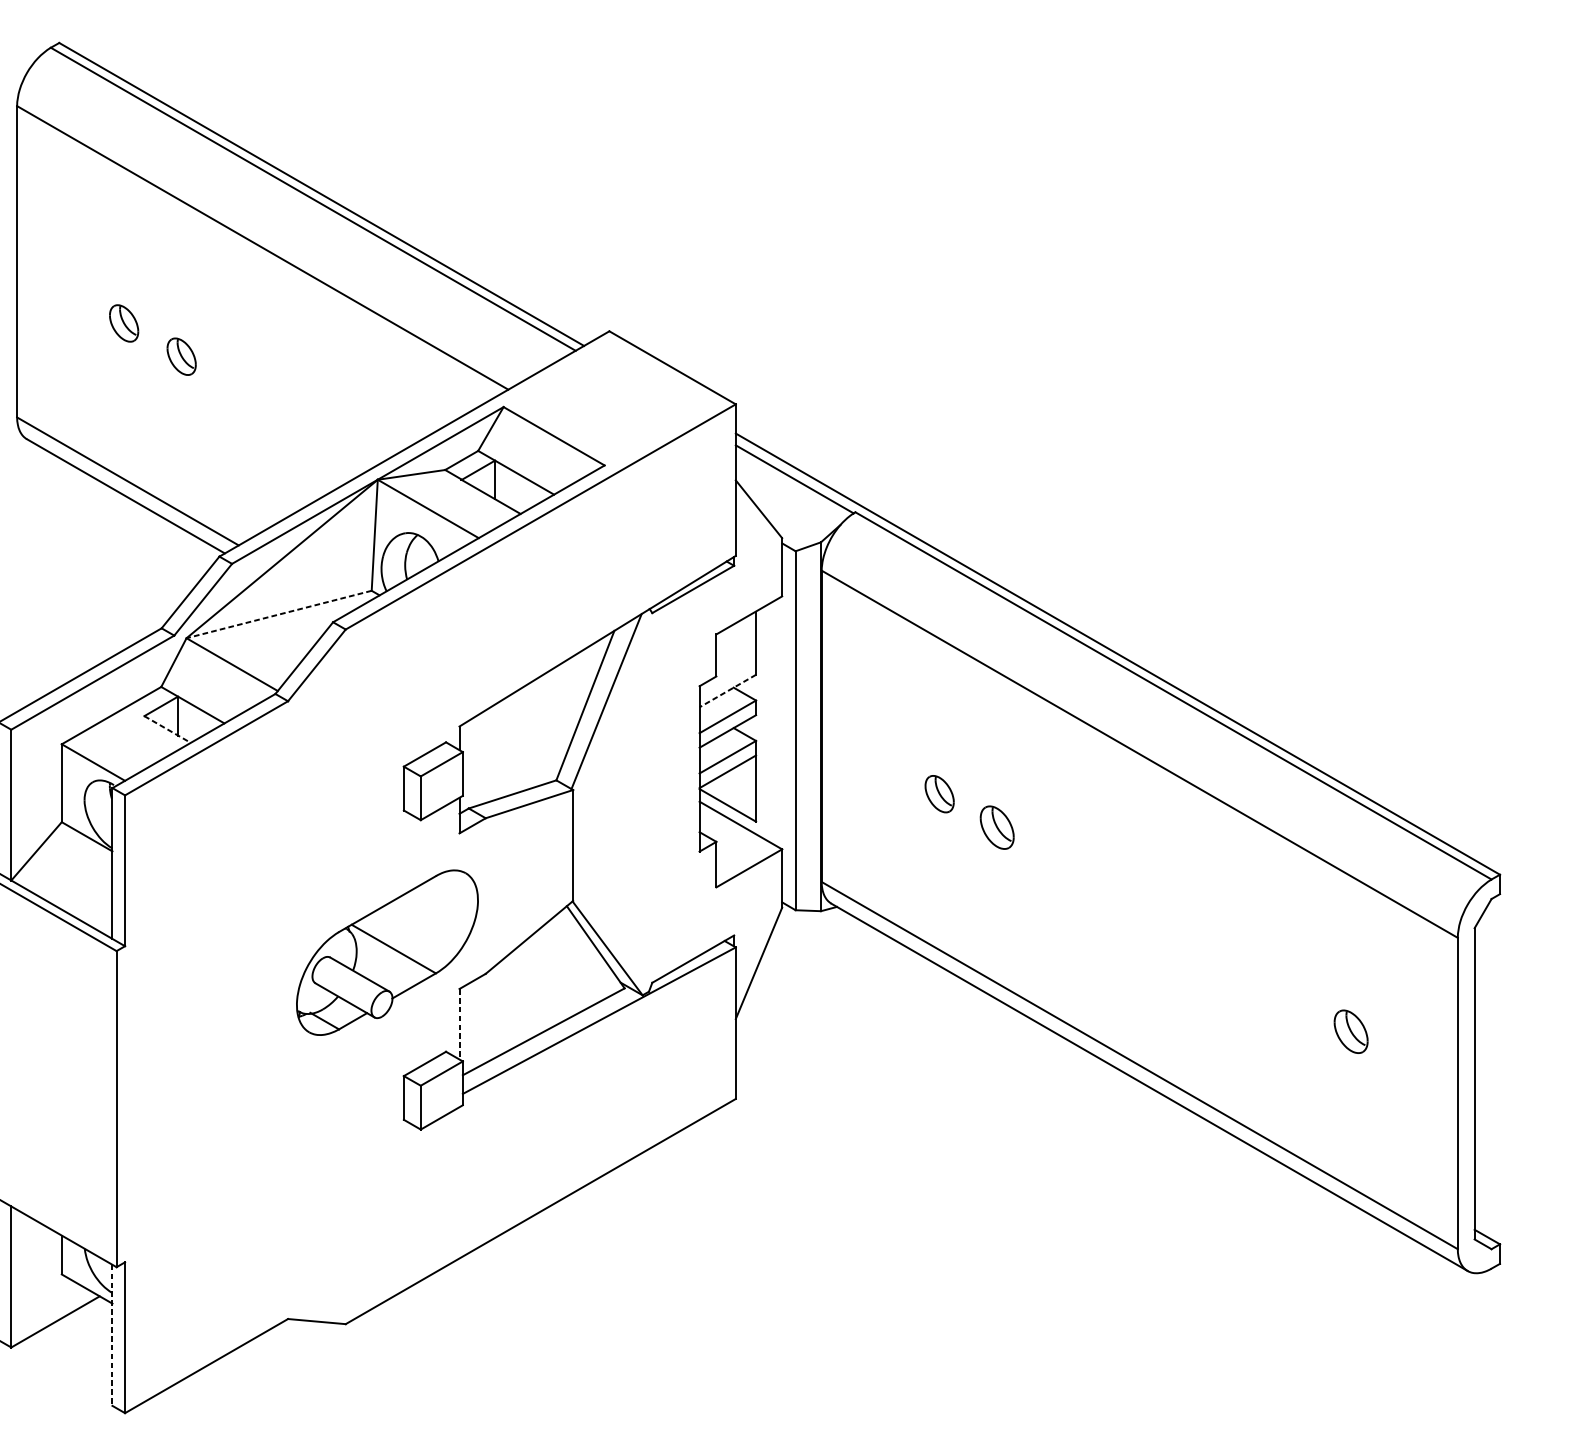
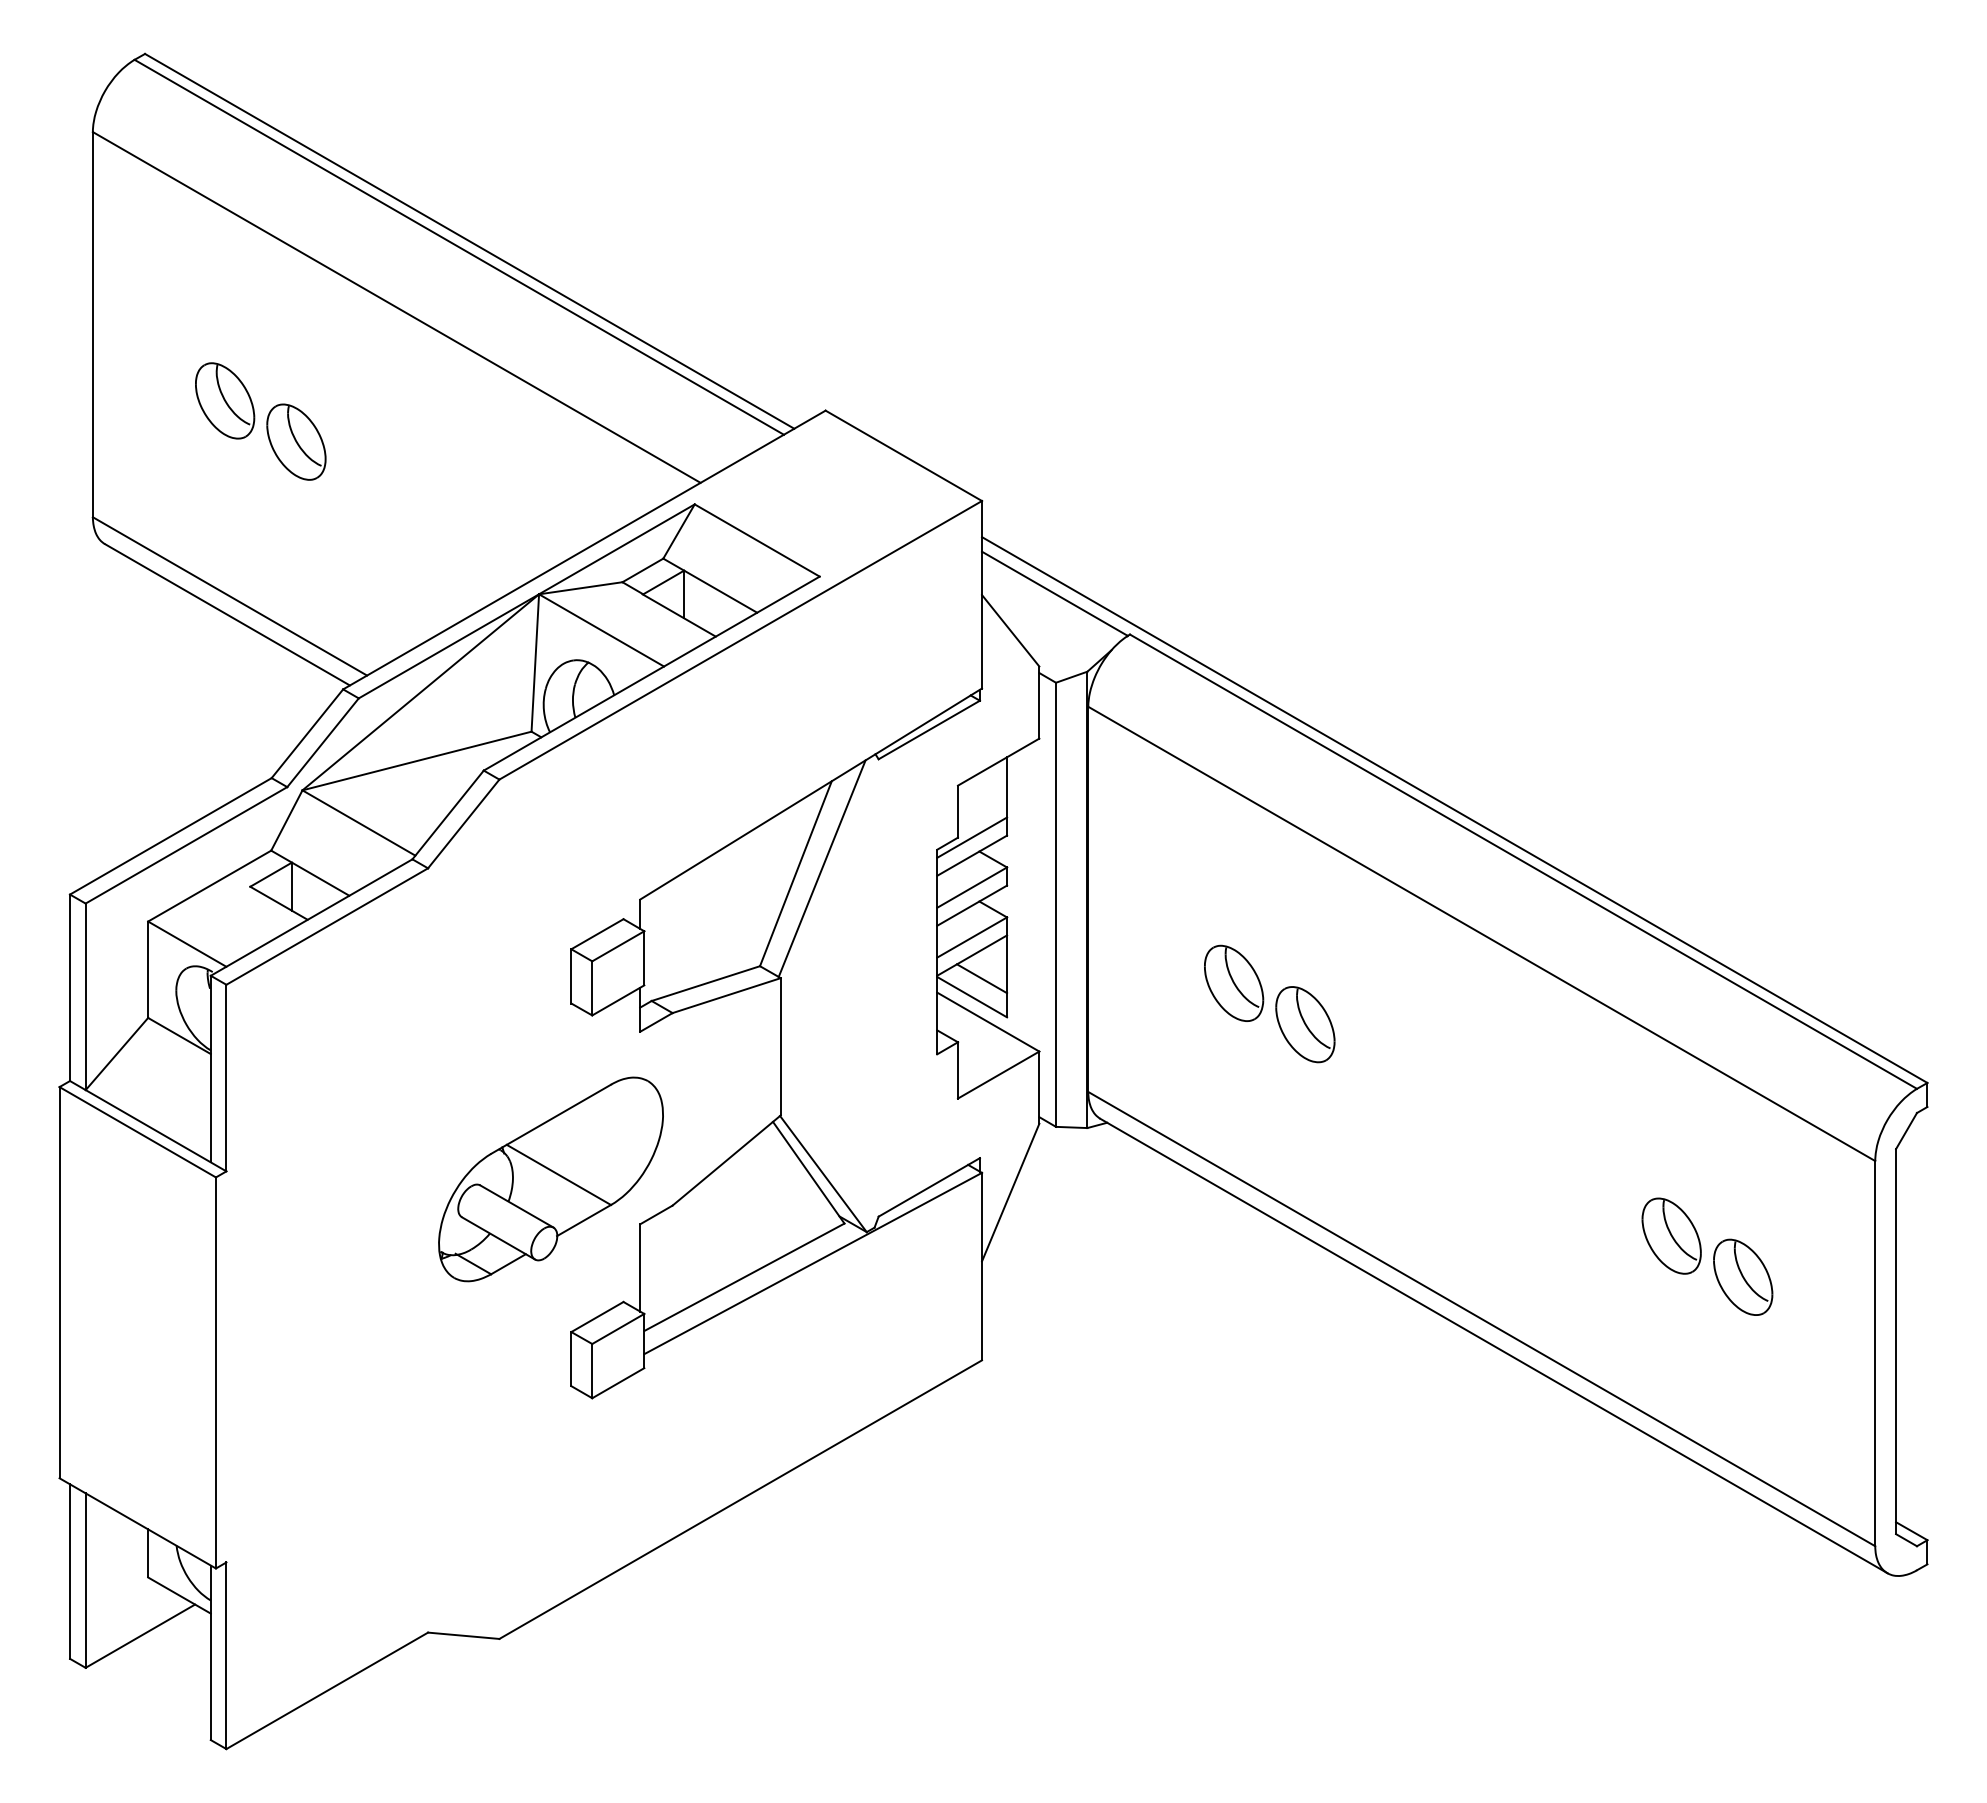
part: (124, 323) -> (225, 400), size x1.67
part: (181, 356) -> (296, 441), size x1.67
line: (278, 614) -> (416, 761), dashed -> solid
line: (728, 676) -> (972, 837), added
line: (727, 690) -> (971, 855), dashed -> solid
line: (167, 729) -> (279, 903), dashed -> solid
line: (735, 790) -> (981, 978), added
part: (939, 793) -> (1234, 982), size x1.67
part: (997, 827) -> (1305, 1024), size x1.43
part: (1293, 998) -> (1671, 1235), added
line: (459, 1023) -> (640, 1267), dashed -> solid
part: (1351, 1031) -> (1743, 1276), size x1.43
line: (112, 1335) -> (210, 1653), dashed -> solid

